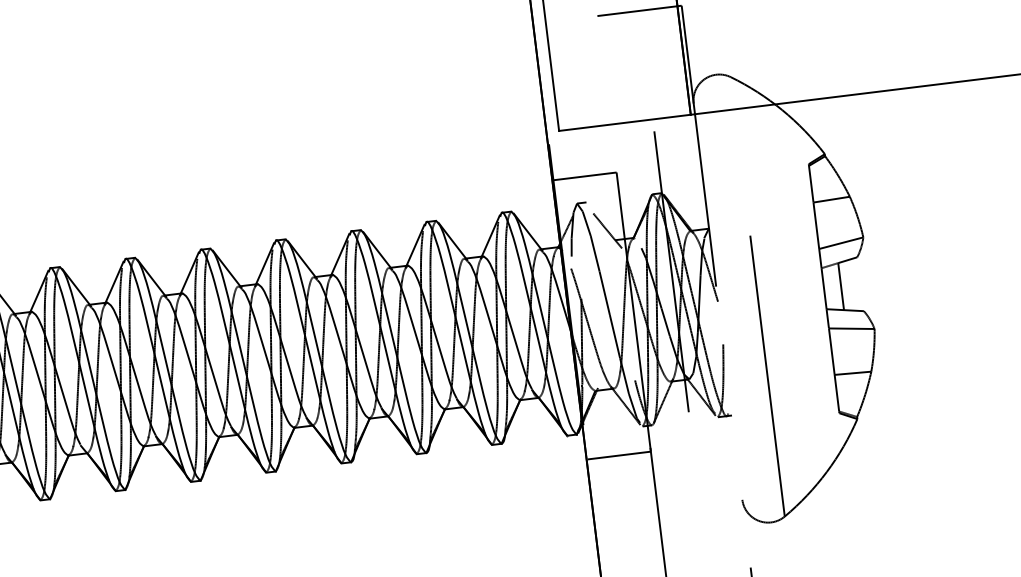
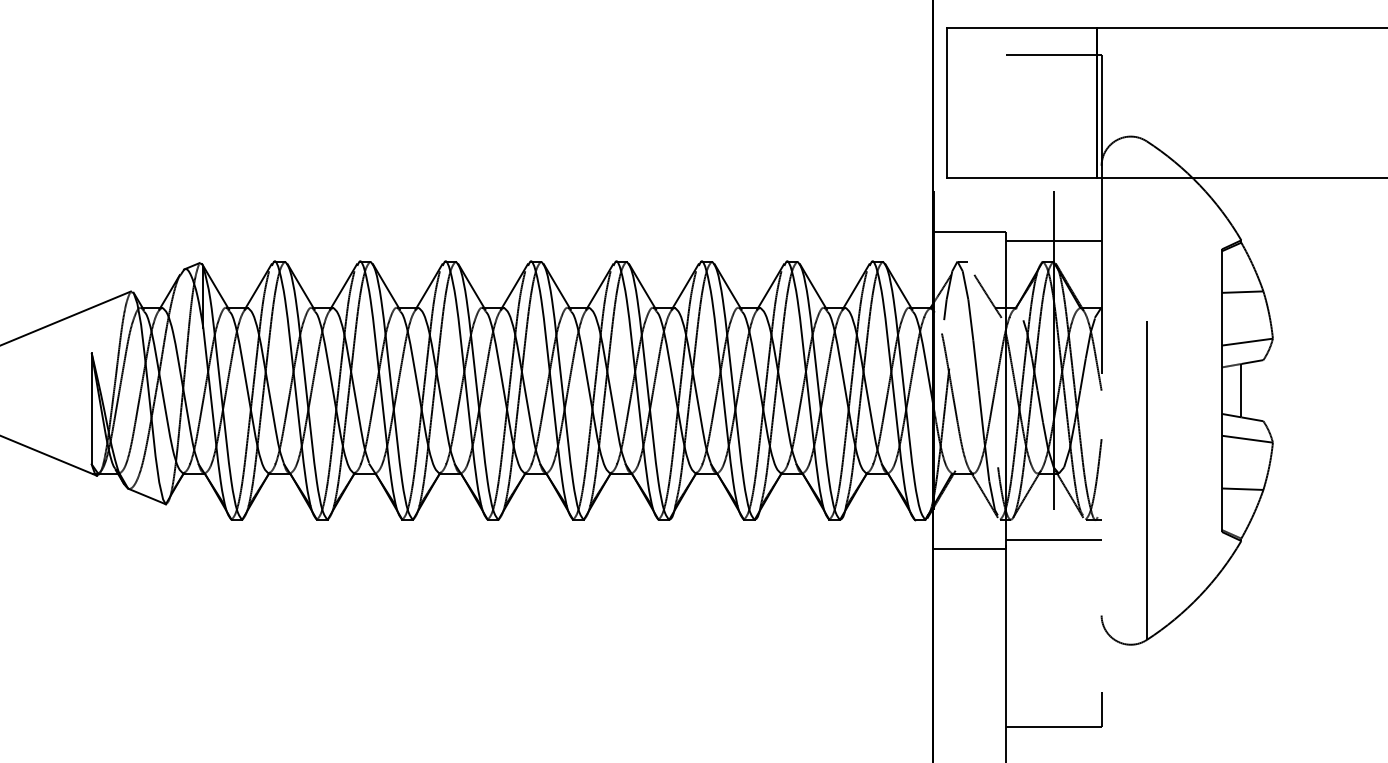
line: (659, 175) -> (1053, 241), added
line: (691, 438) -> (1053, 540), added

